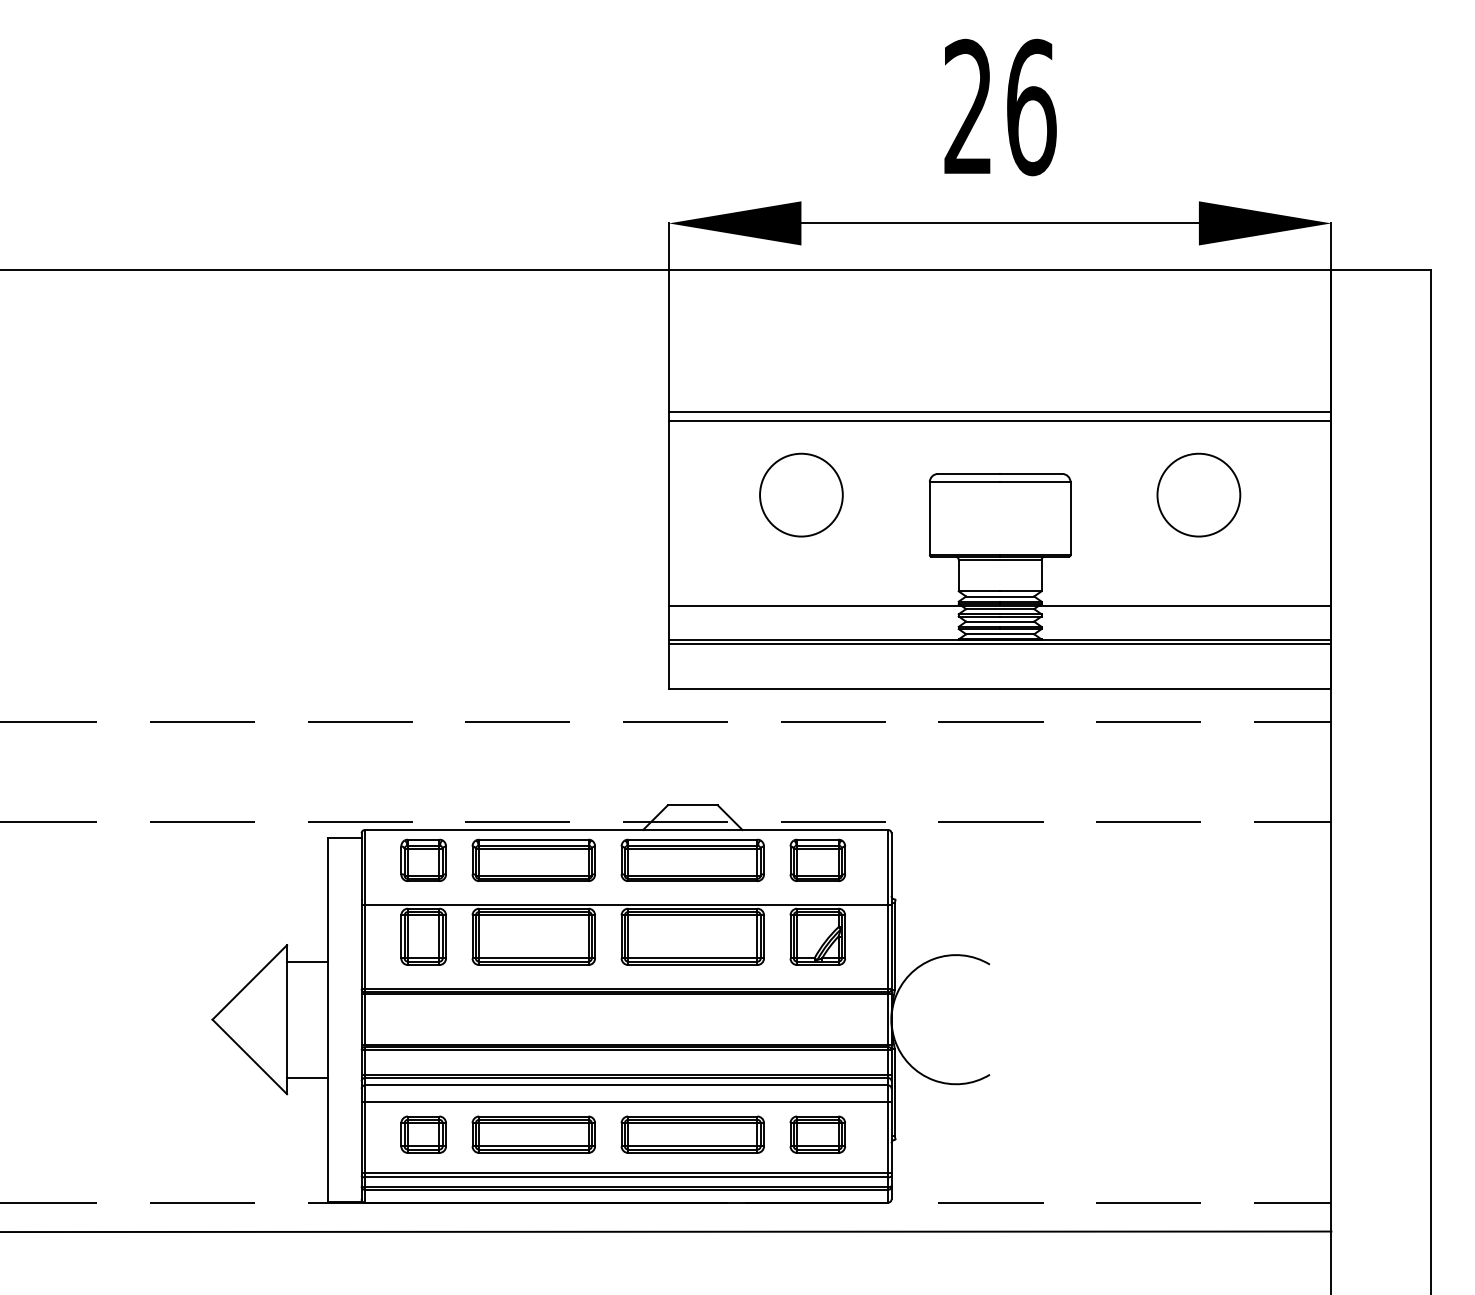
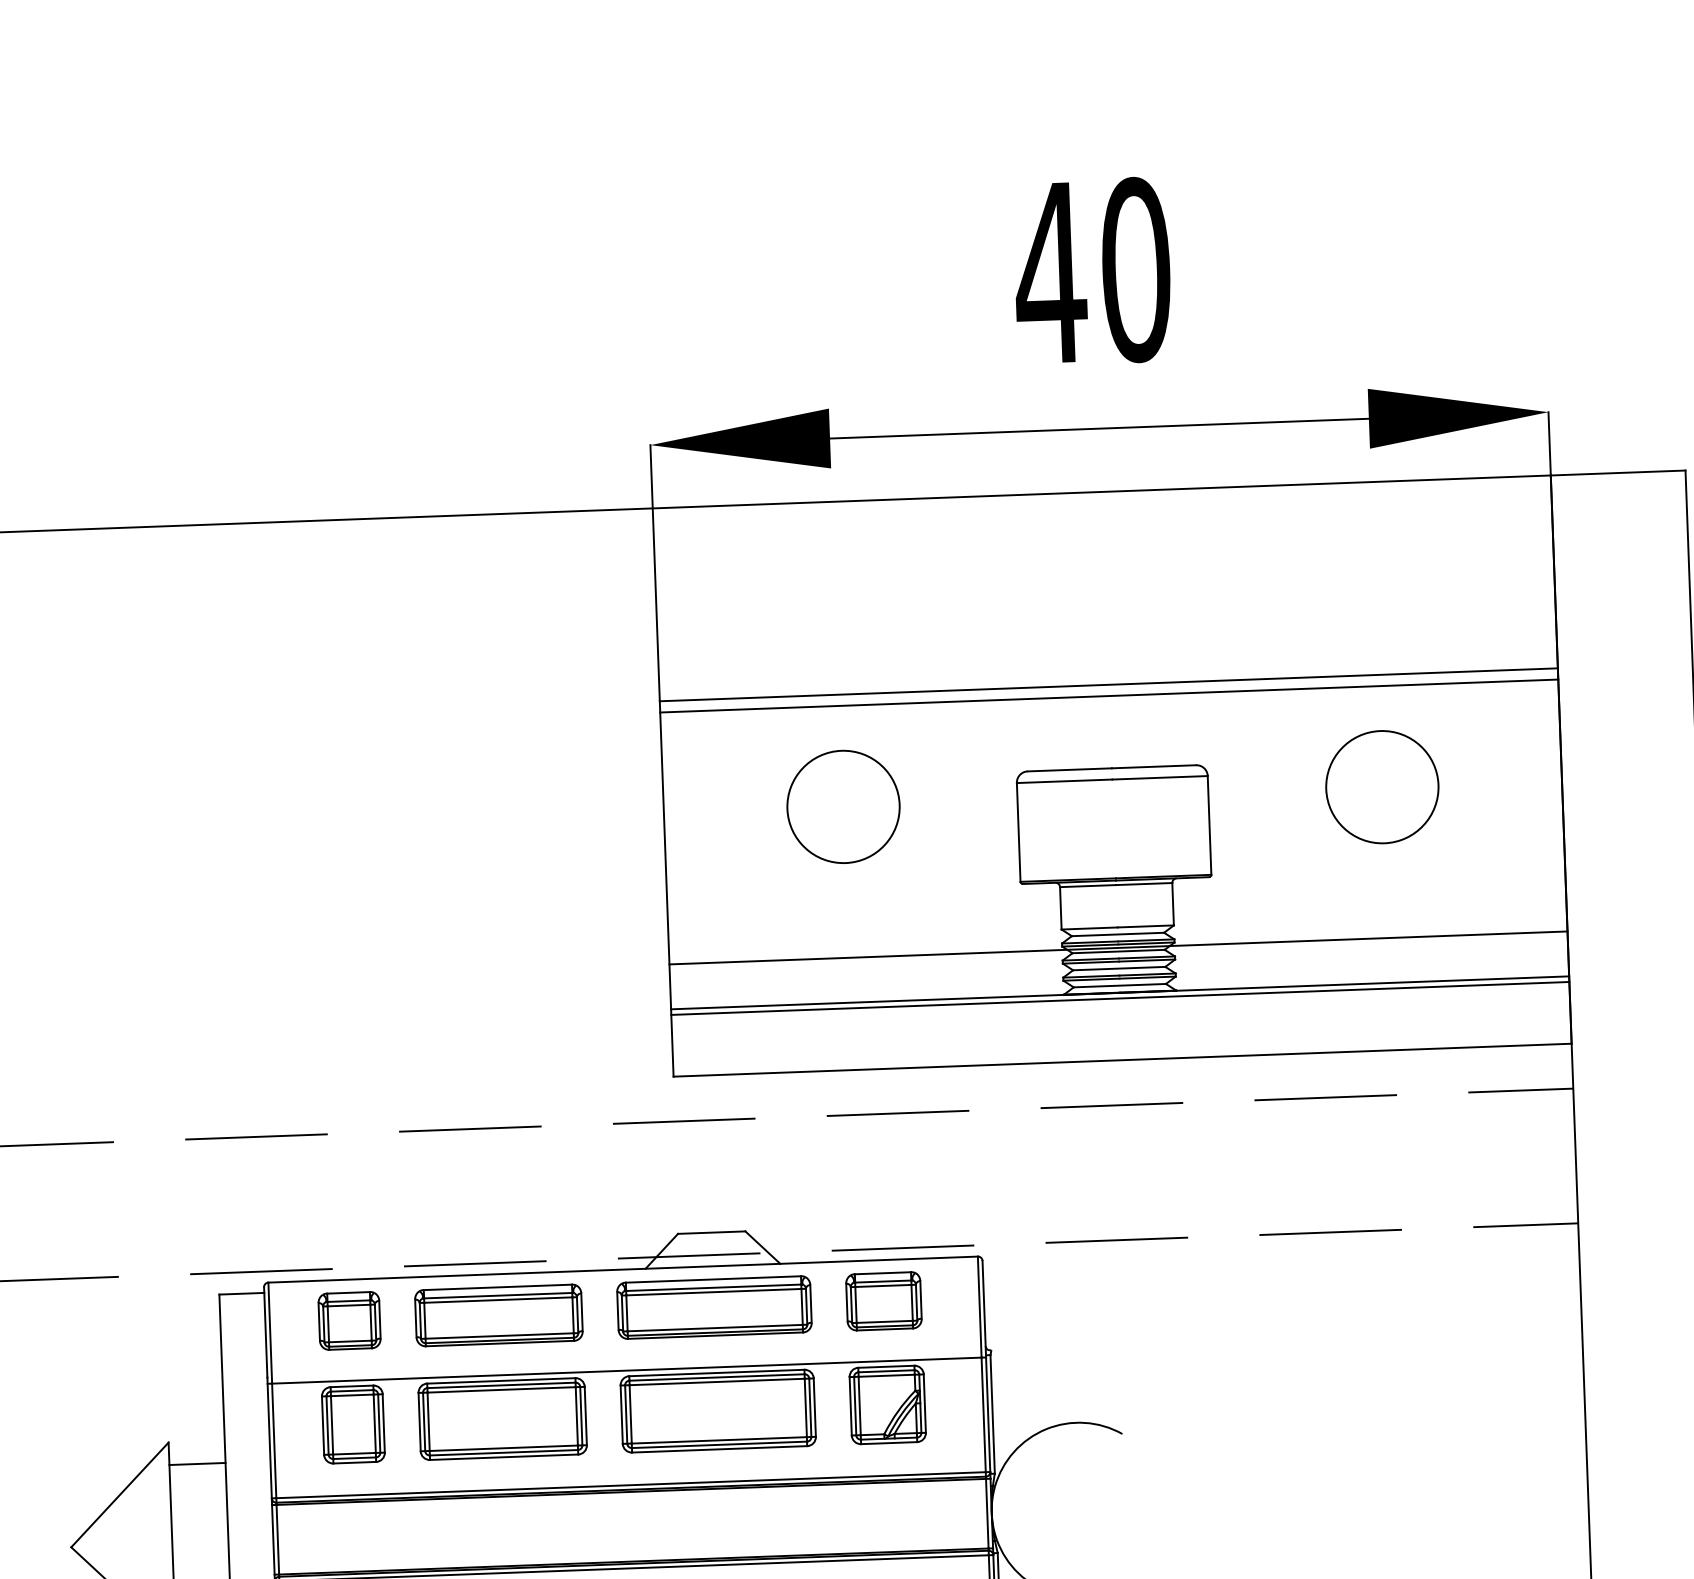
text: (999, 107) -> (1092, 271), 26 -> 40

